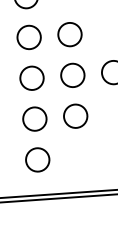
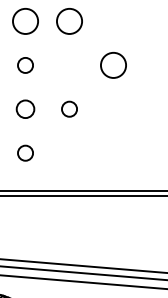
circle: (72, 75) -> (69, 65), removed
circle: (31, 78) -> (25, 65), size x0.6
circle: (75, 115) -> (69, 108), size x0.6
circle: (34, 118) -> (25, 108), size x0.7
circle: (37, 159) -> (25, 152), size x0.6

